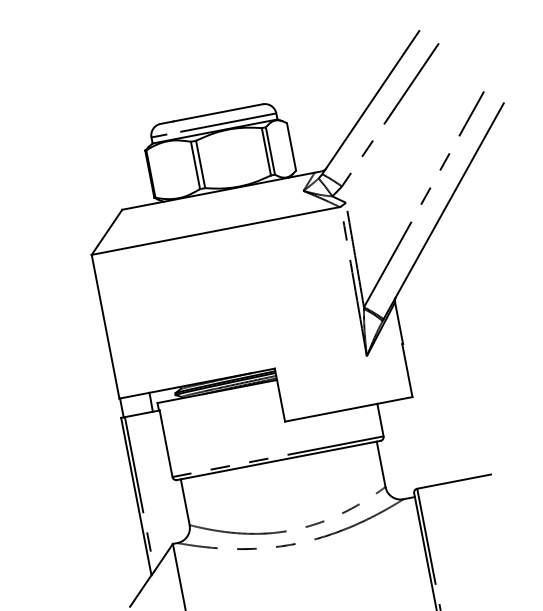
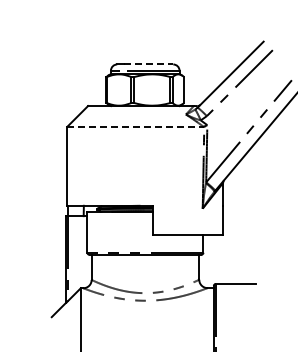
line: (217, 112) -> (148, 64), solid -> dashed
line: (215, 230) -> (135, 126), solid -> dashed

